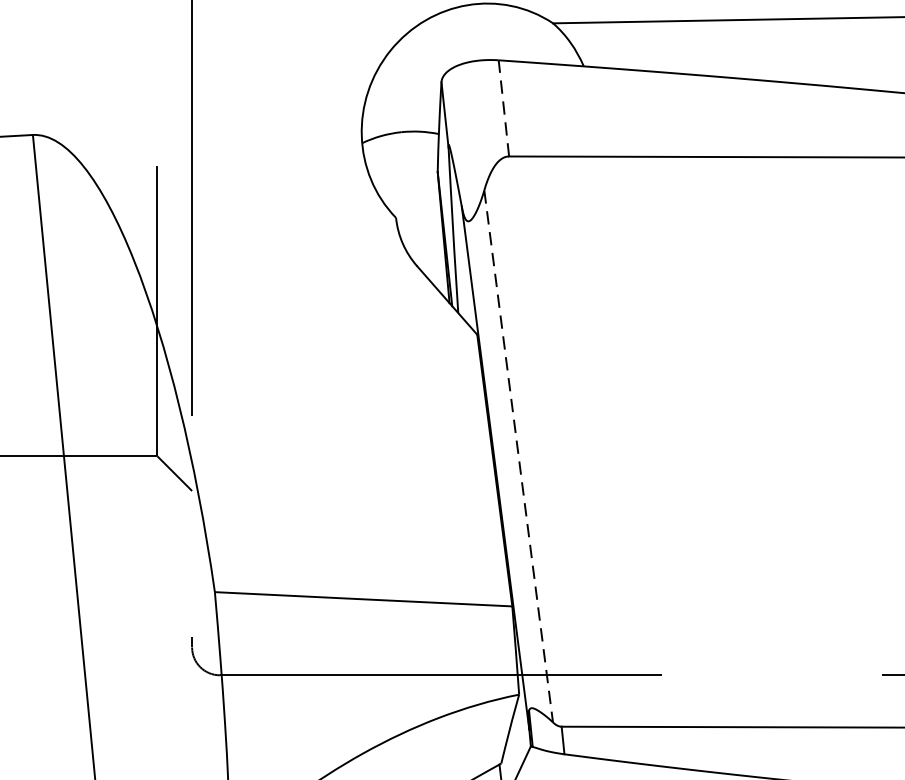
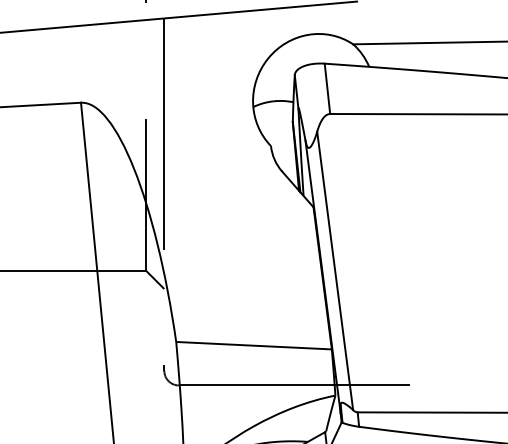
line: (503, 107) -> (327, 88), dashed -> solid
line: (519, 457) -> (335, 271), dashed -> solid

